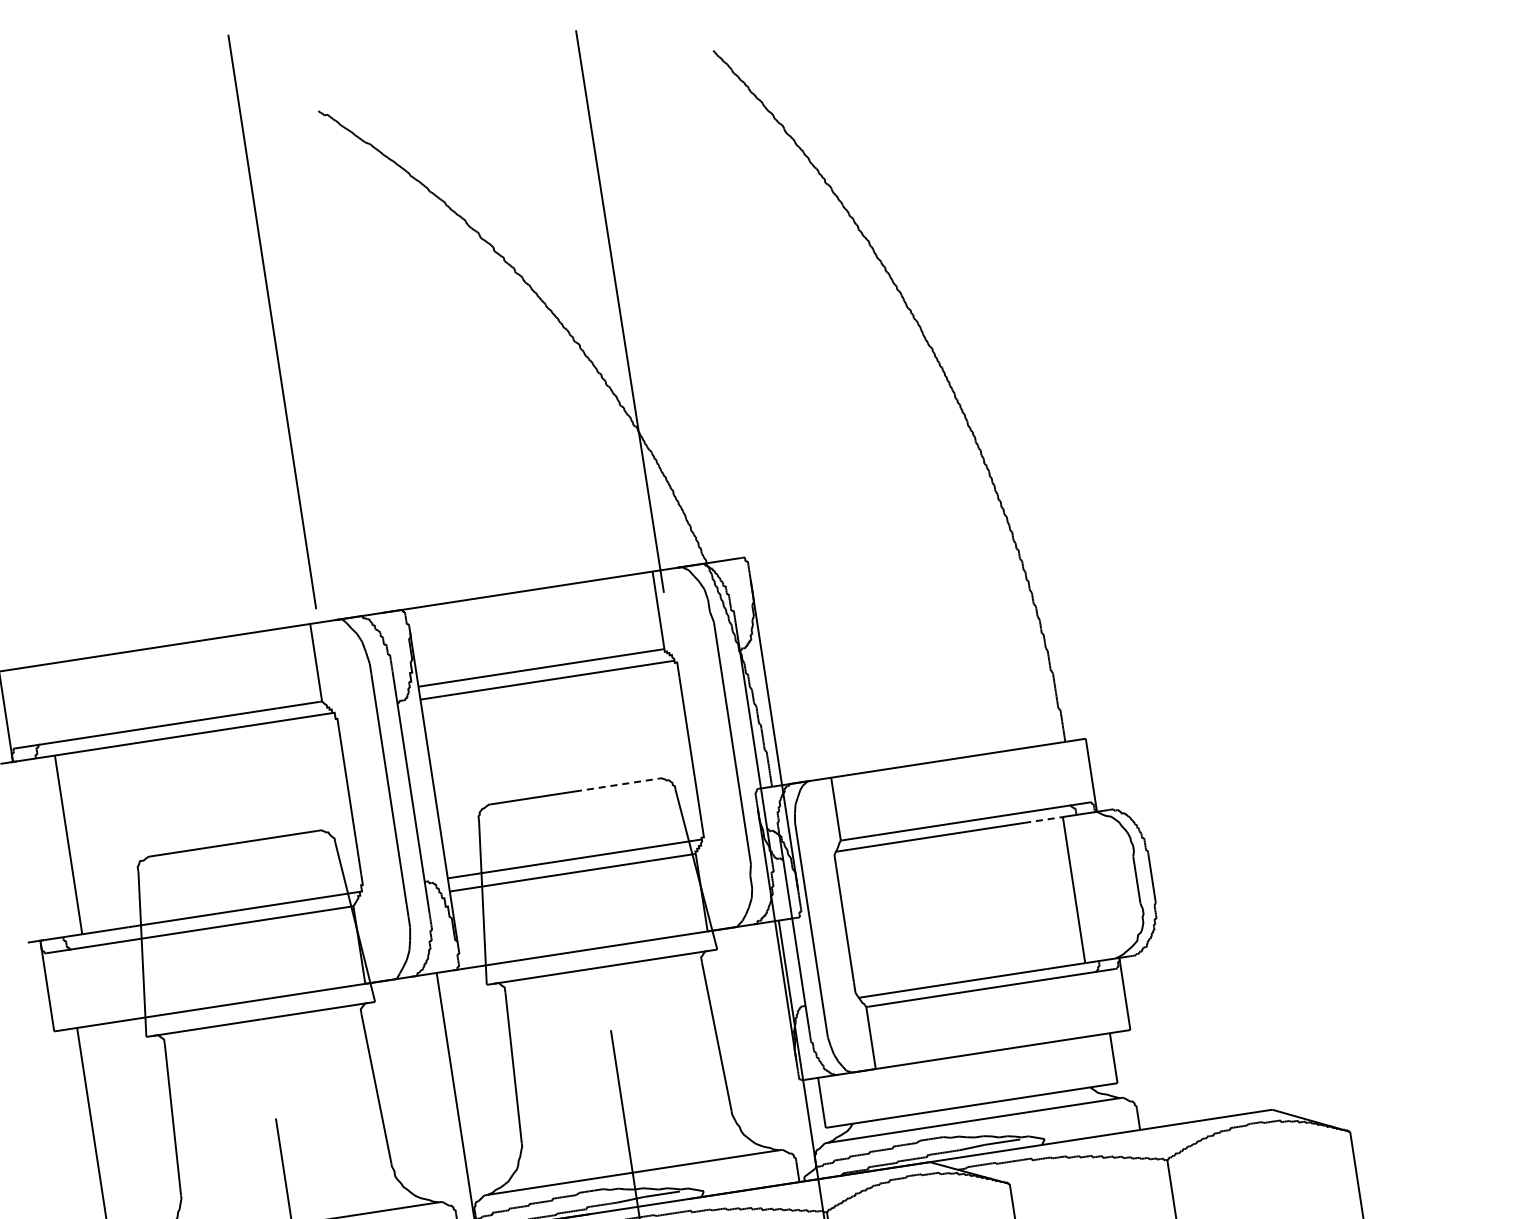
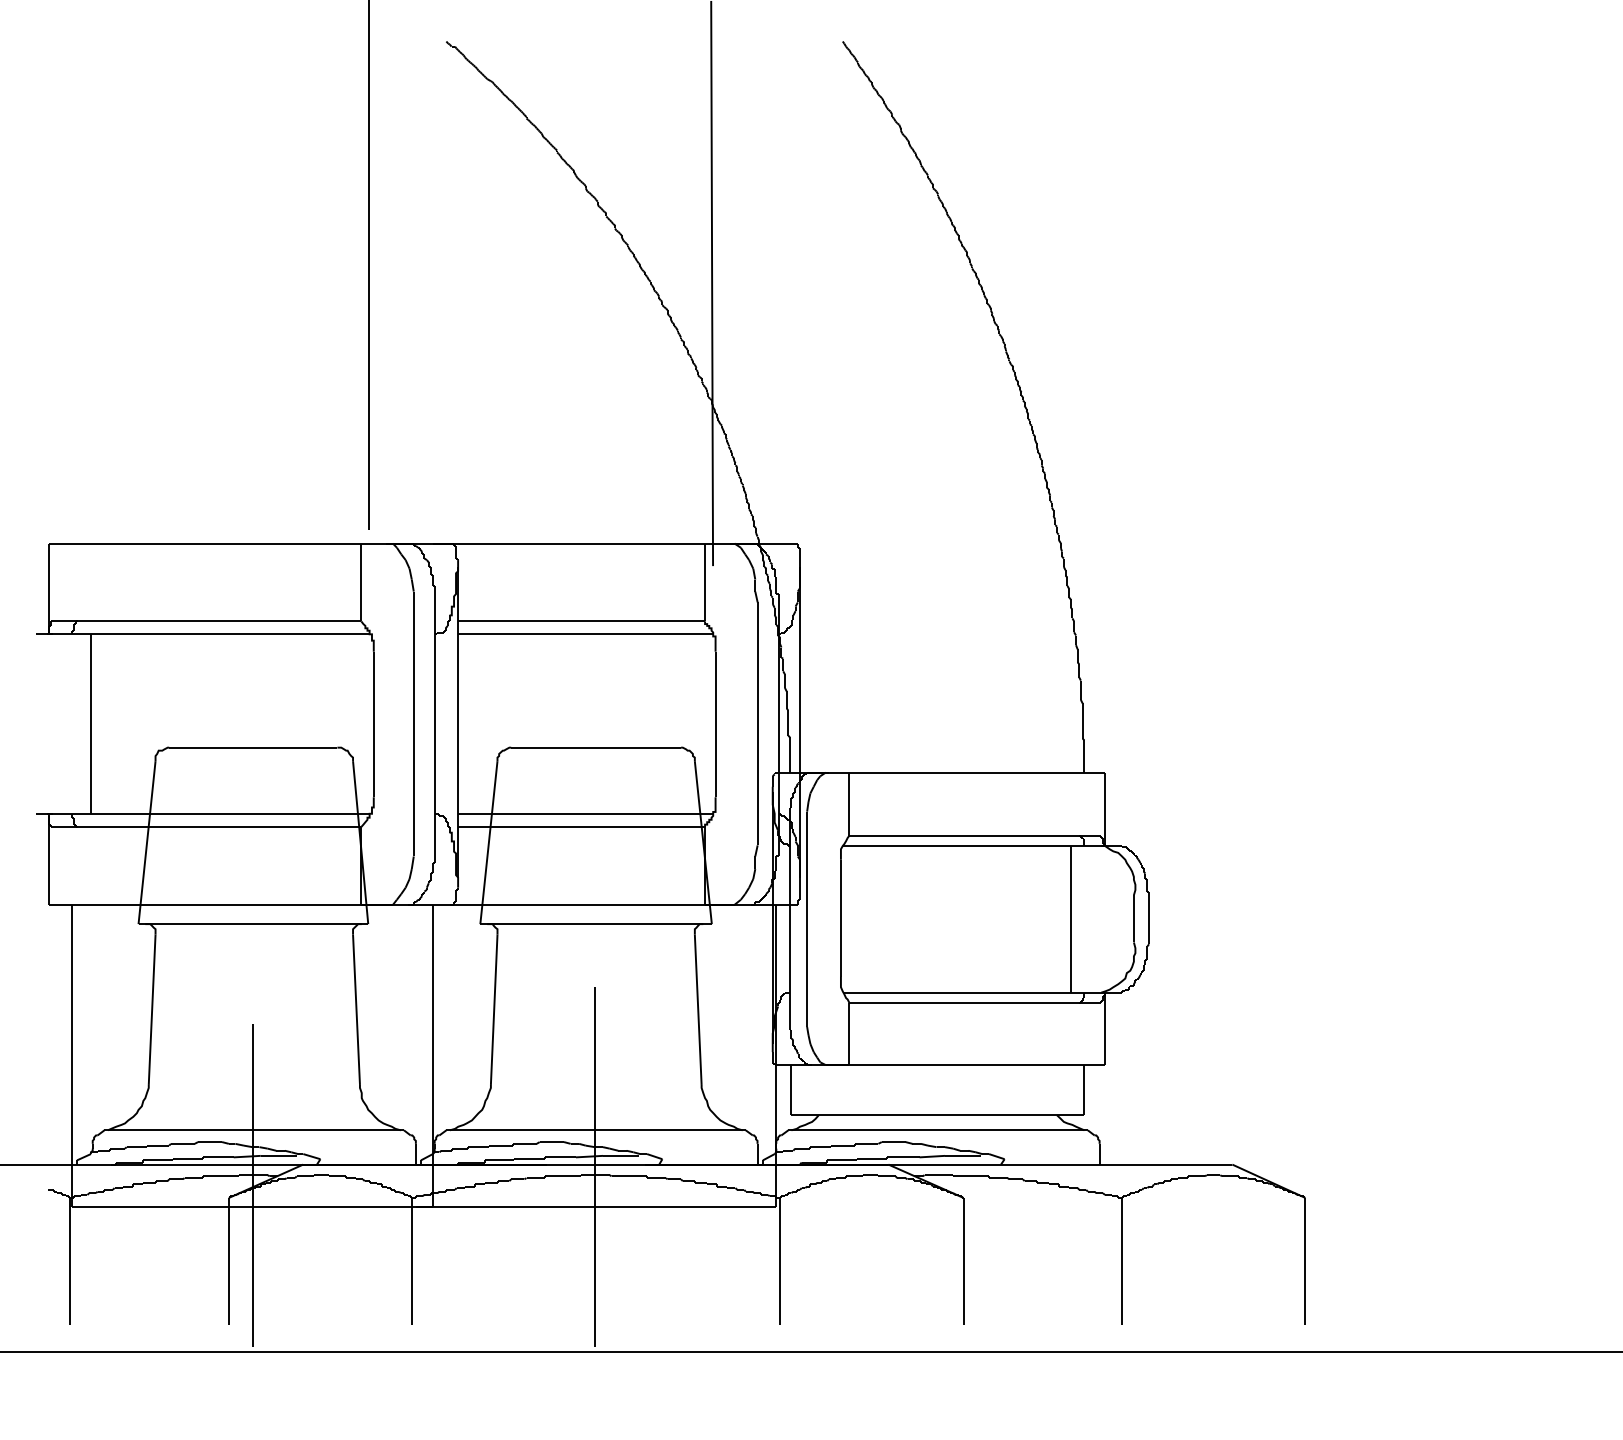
line: (617, 784) -> (638, 747), dashed -> solid
line: (1043, 819) -> (1051, 845), dashed -> solid

